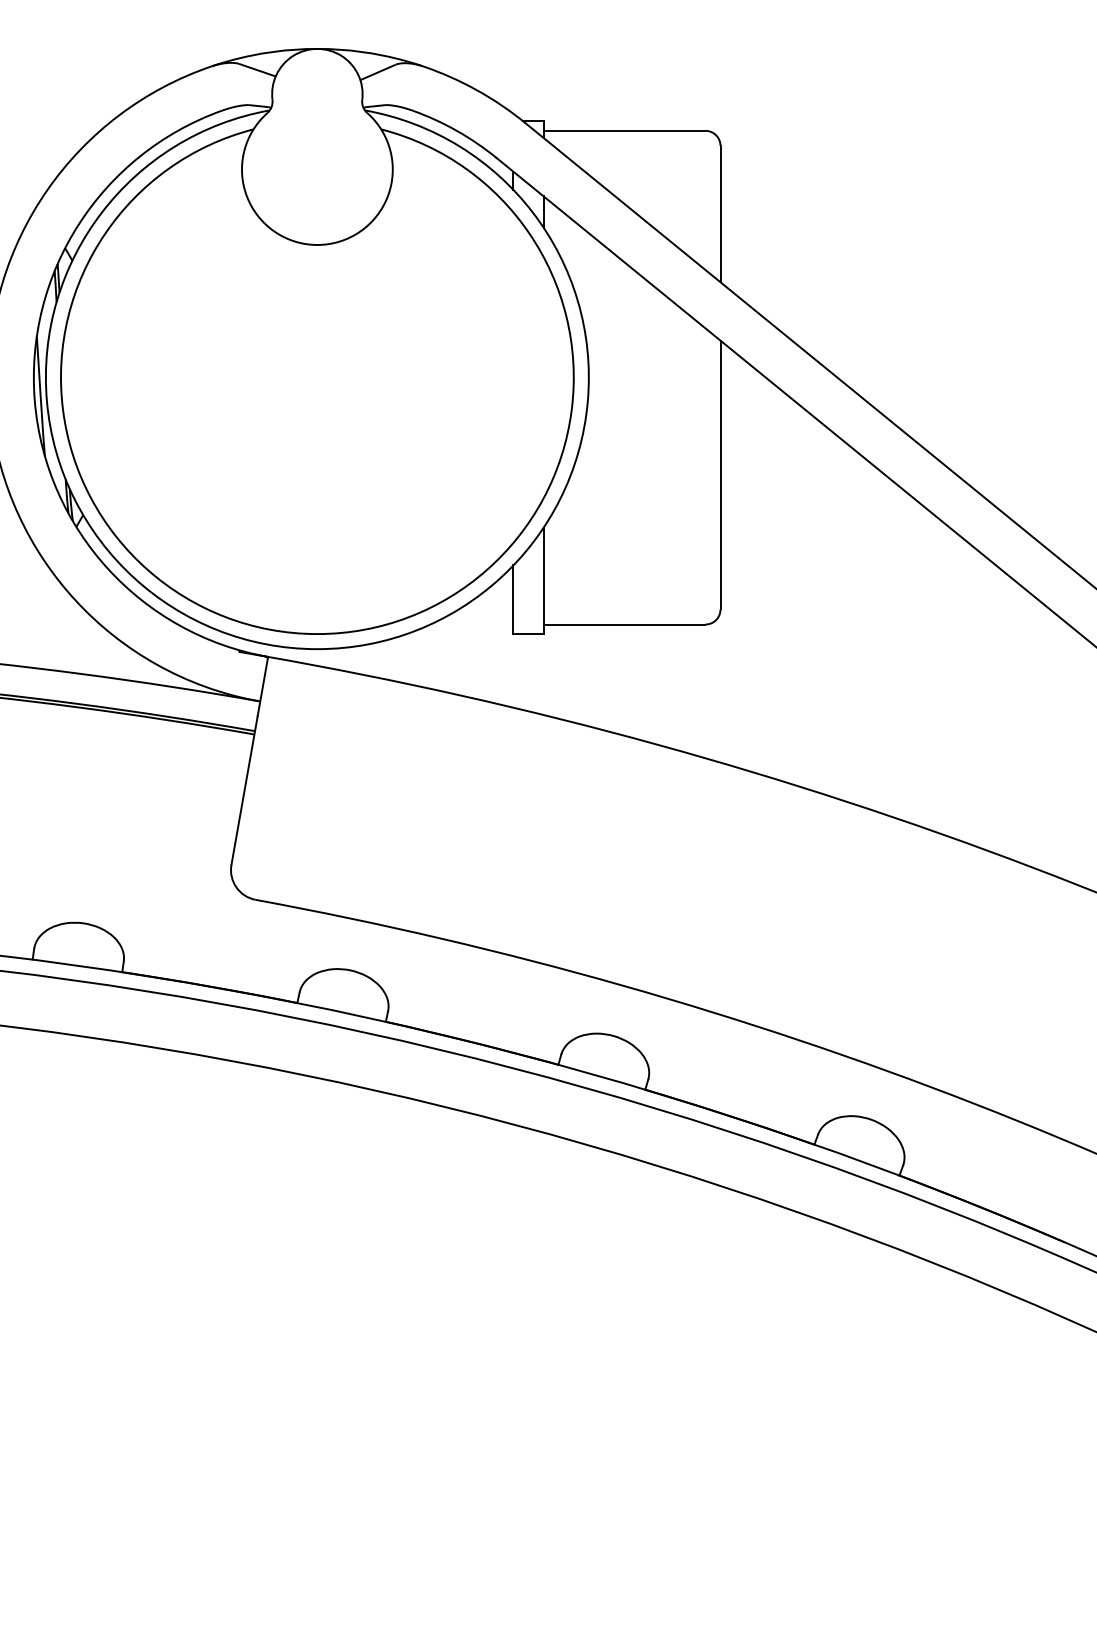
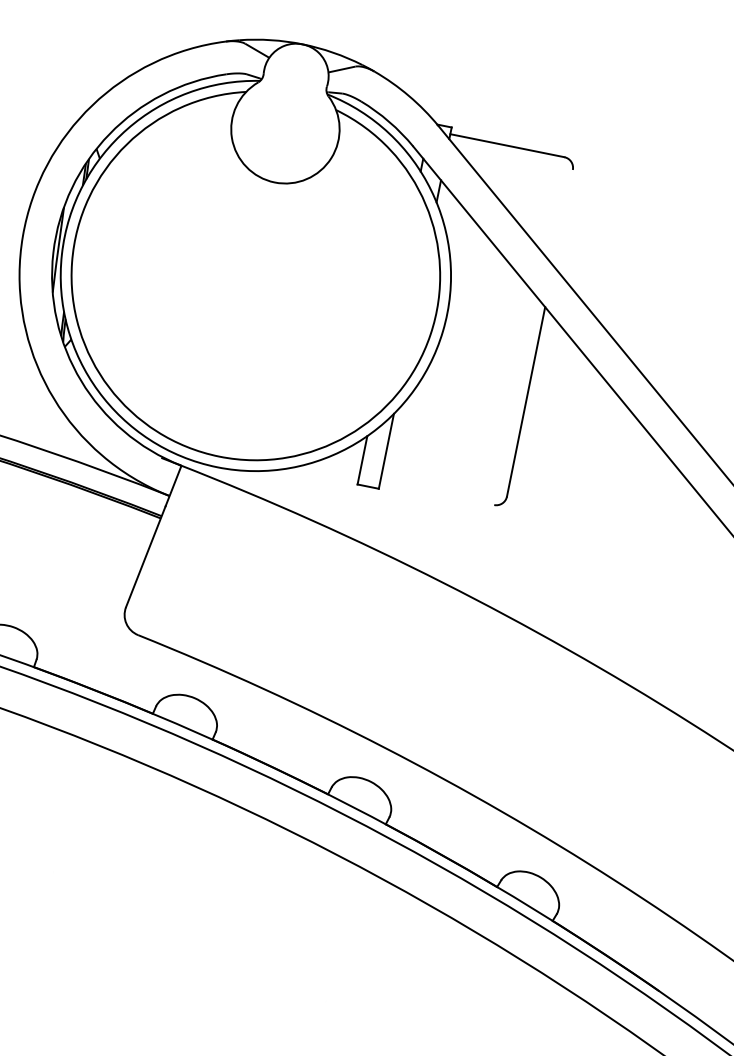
line: (720, 213) -> (563, 217), removed
line: (624, 624) -> (437, 493), removed

